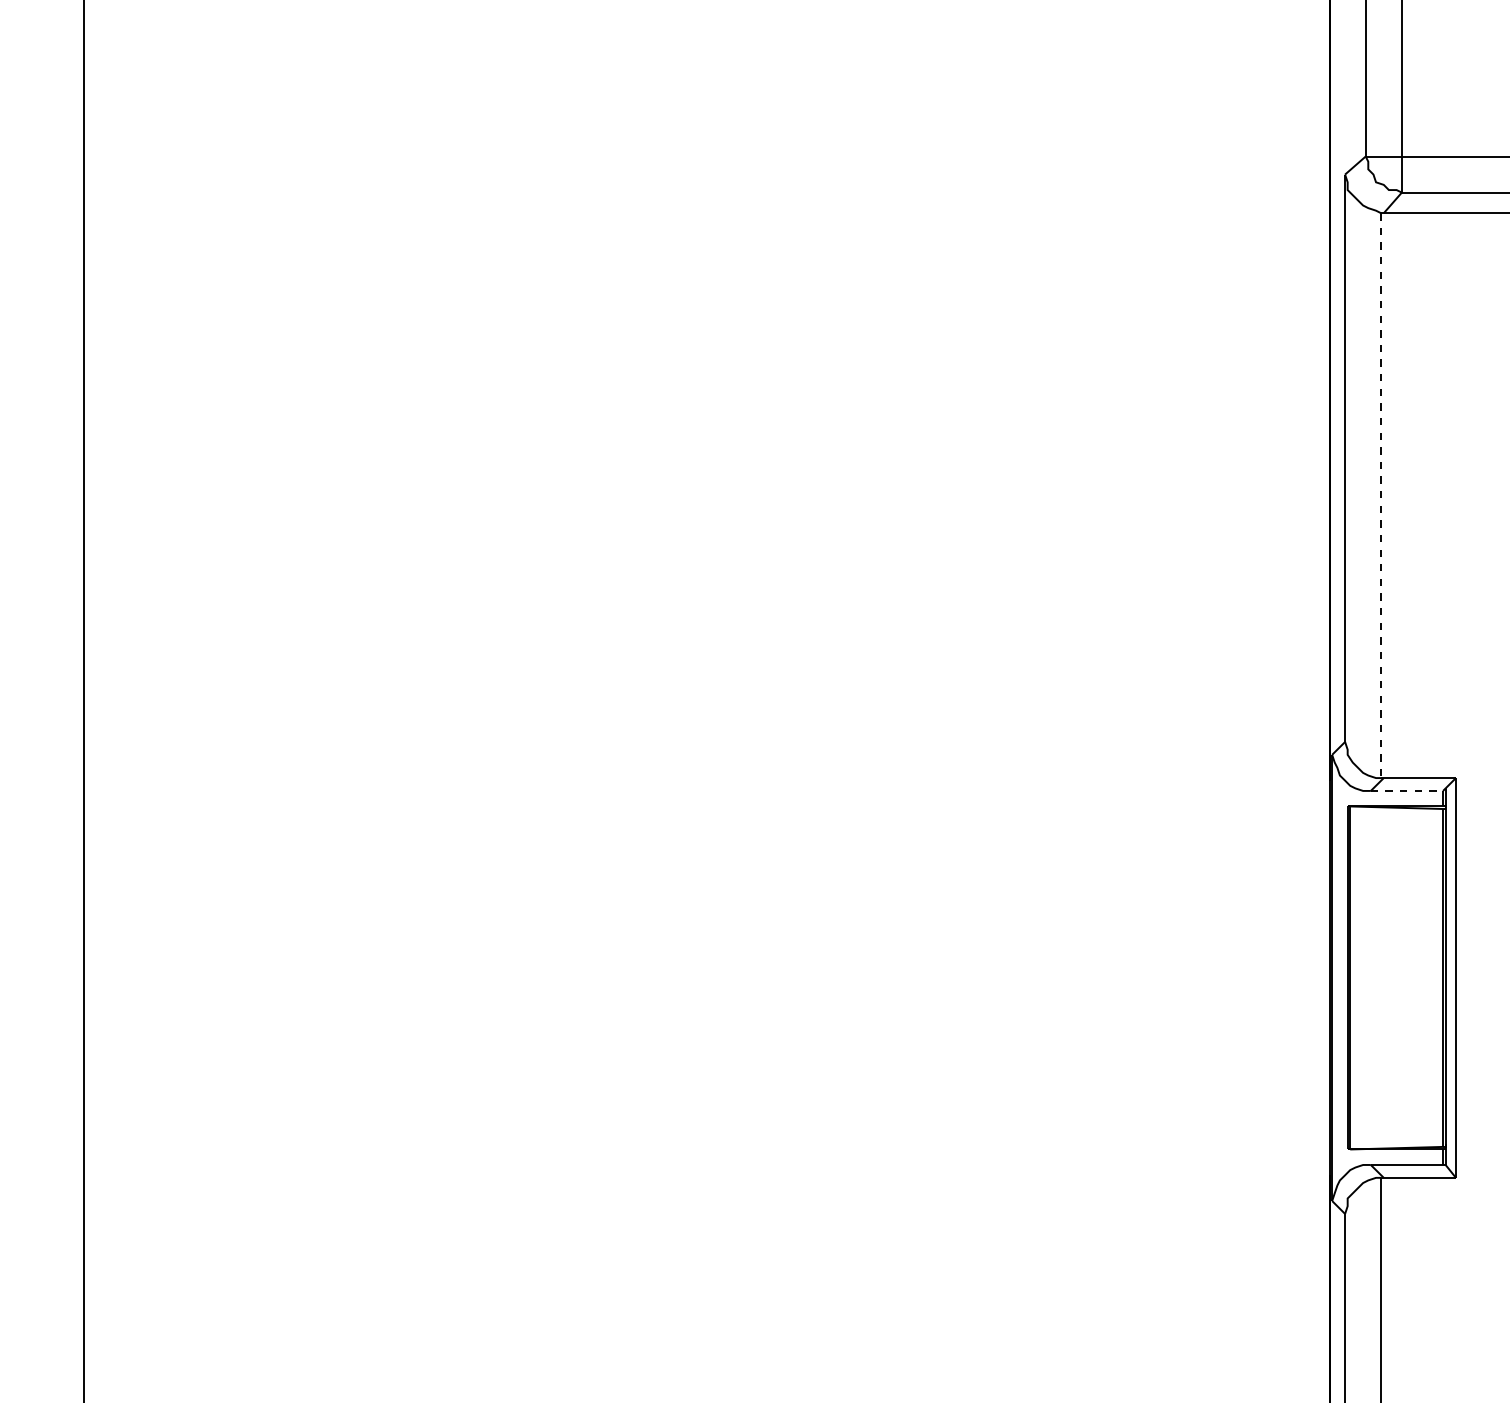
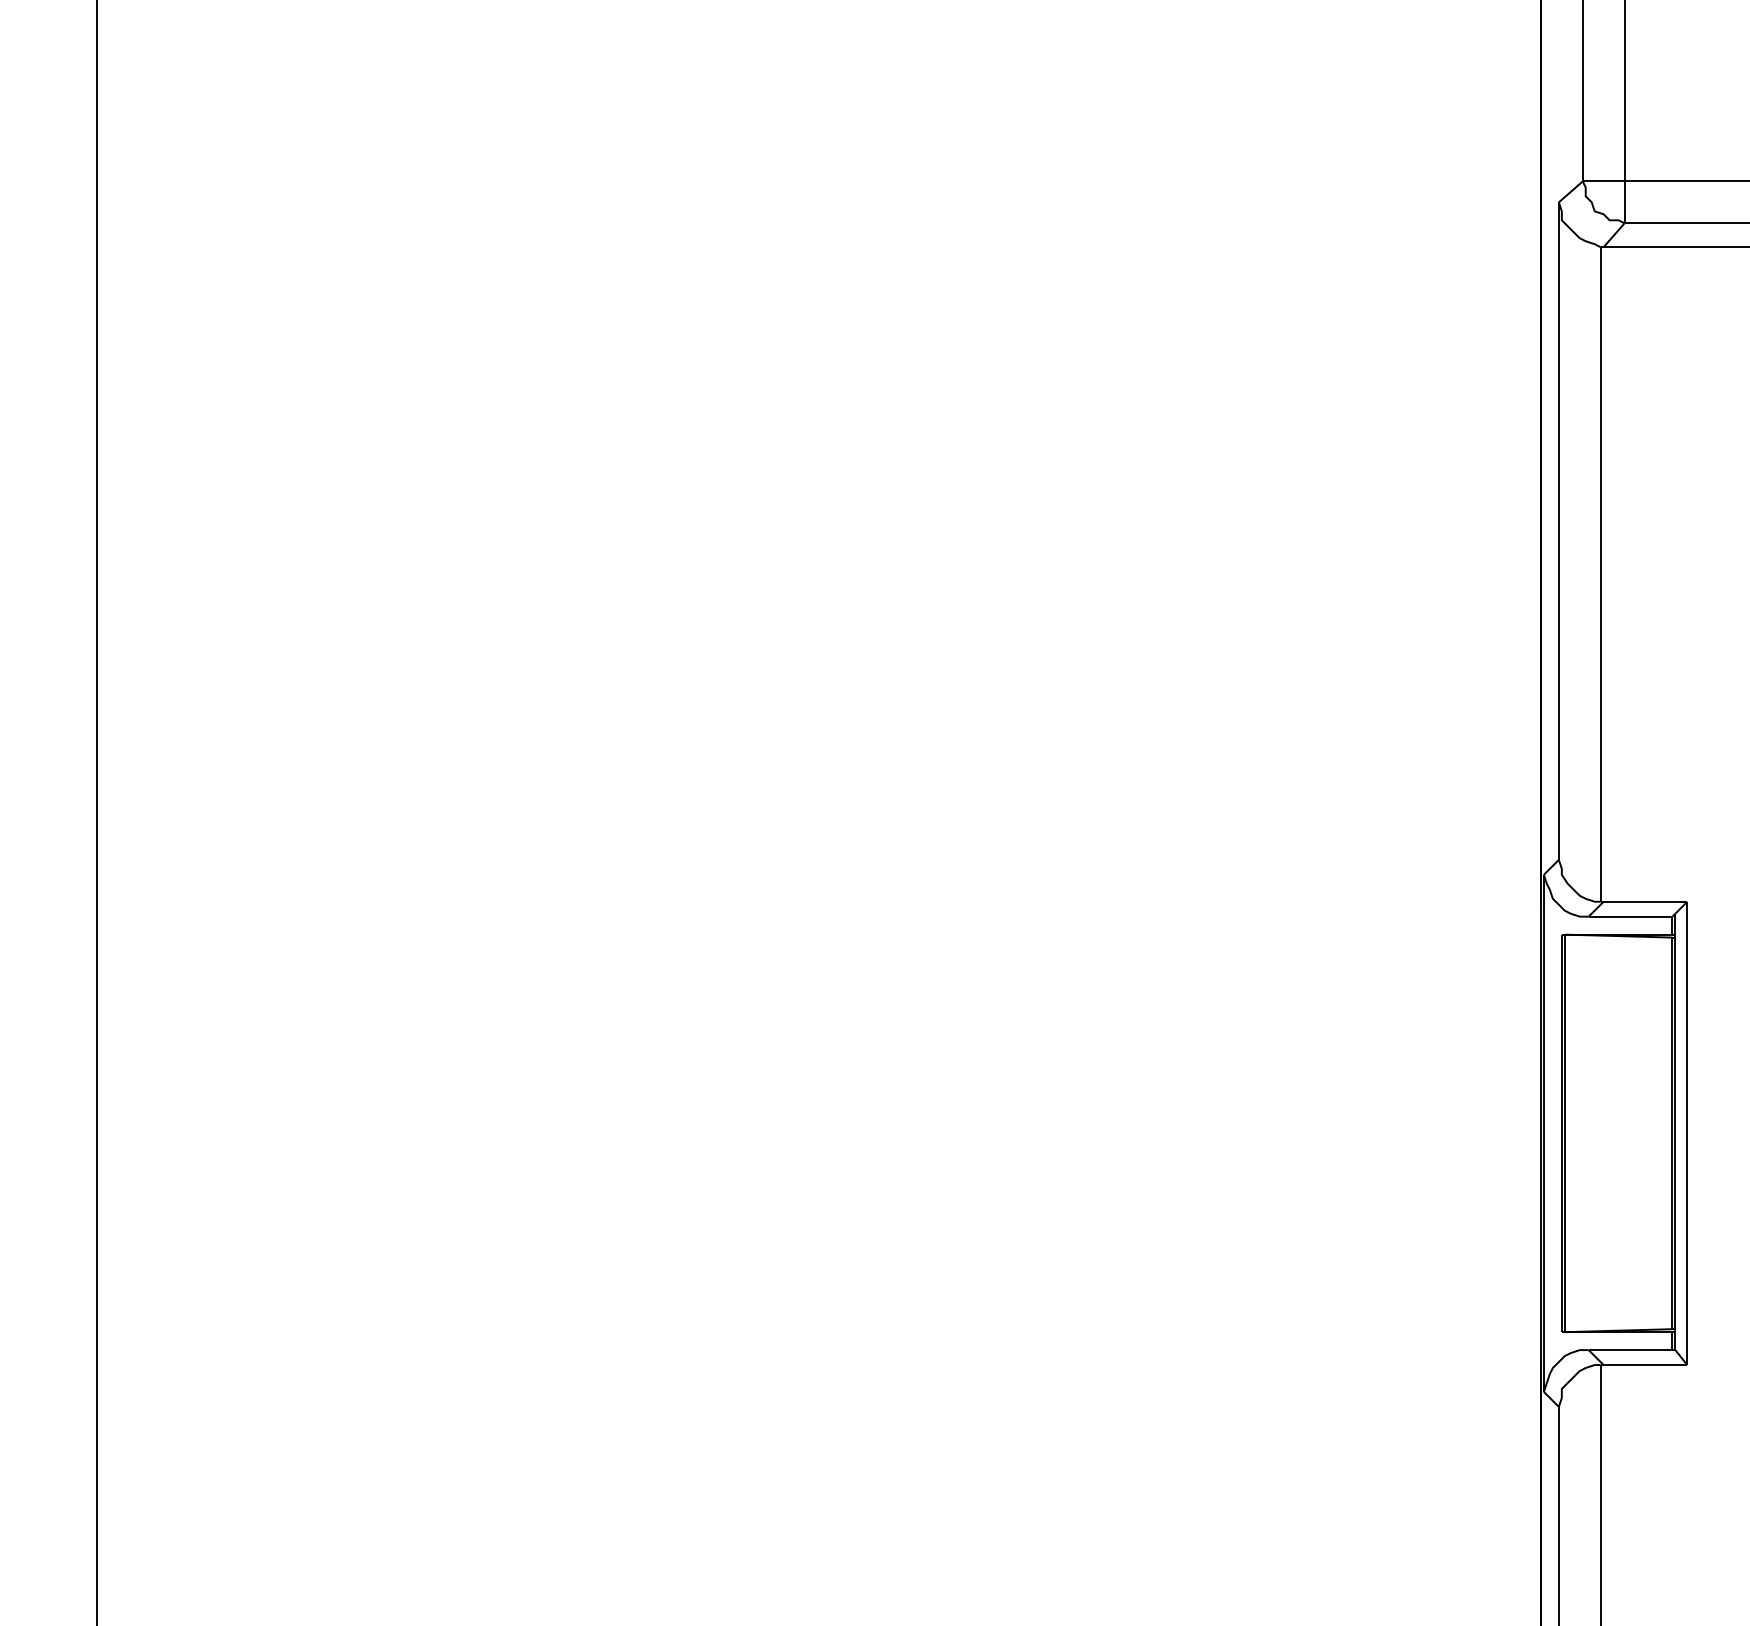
line: (1381, 495) -> (1600, 574), dashed -> solid
line: (1406, 790) -> (1630, 916), dashed -> solid

